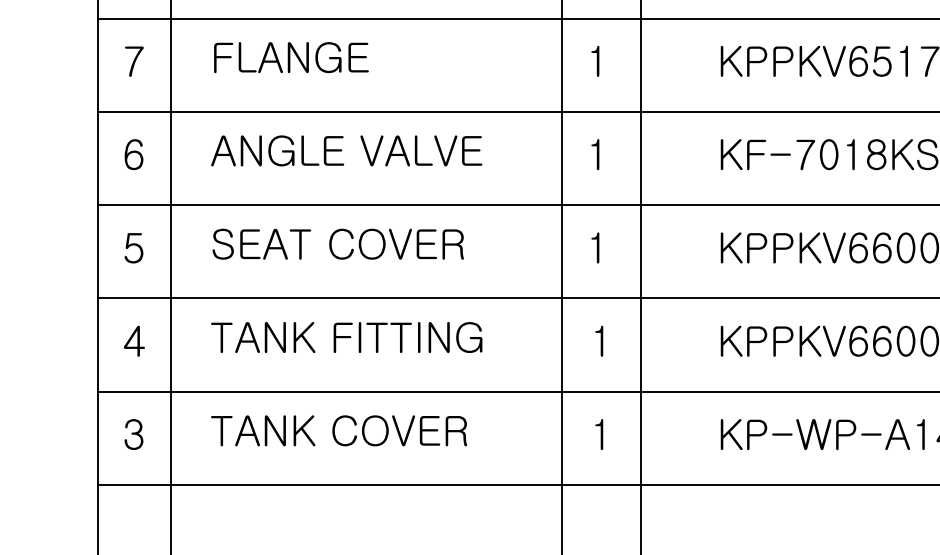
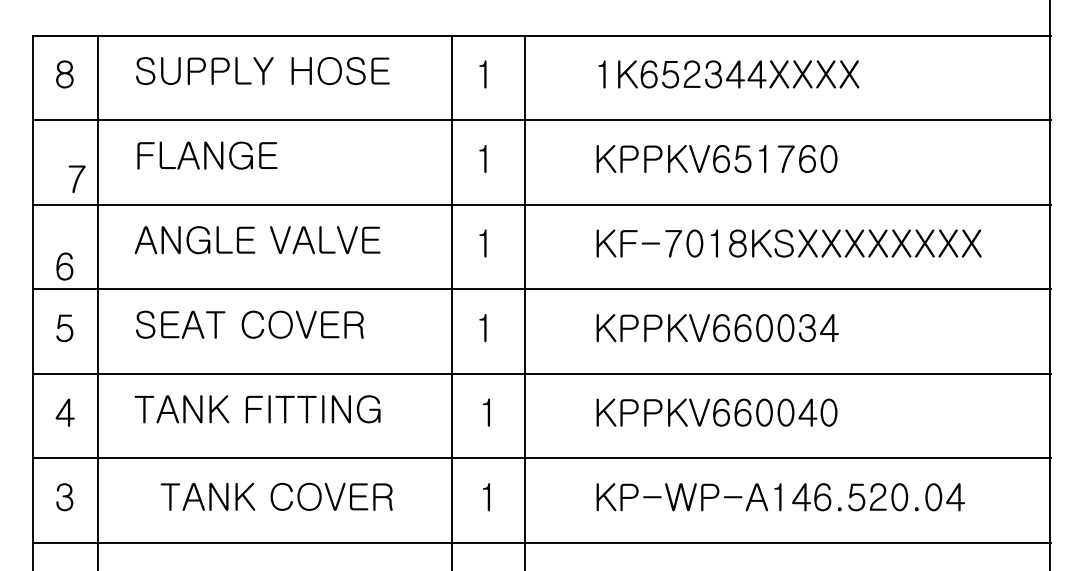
text: (133, 60) -> (76, 178), moved
text: (133, 154) -> (64, 266), moved
text: (338, 430) -> (276, 496), moved

